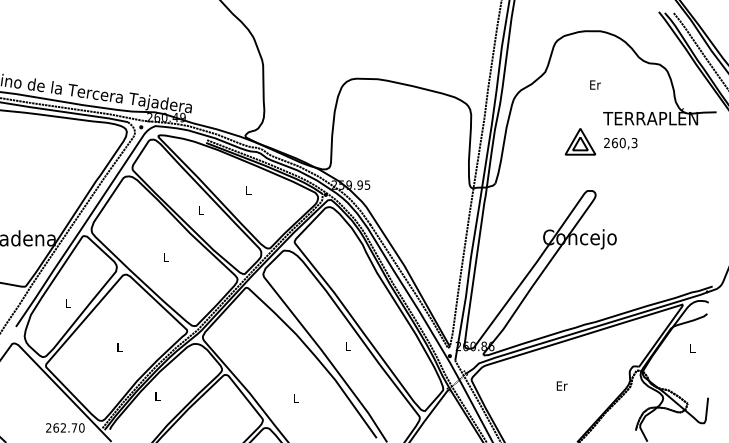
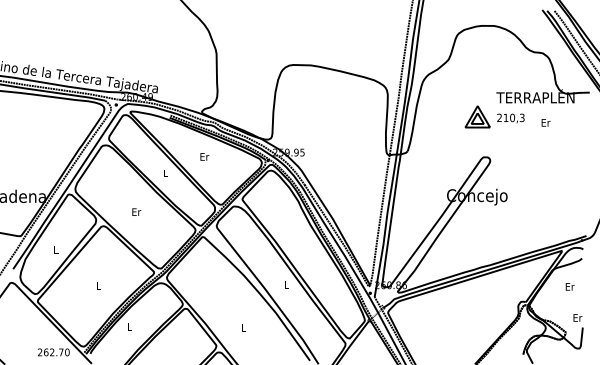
text: (595, 84) -> (546, 122), moved
text: (614, 142) -> (505, 117), 260,3 -> 210,3
text: (248, 190) -> (204, 156), L -> Er
text: (165, 257) -> (136, 212), L -> Er
text: (692, 347) -> (569, 286), L -> Er
text: (561, 385) -> (577, 317), moved

